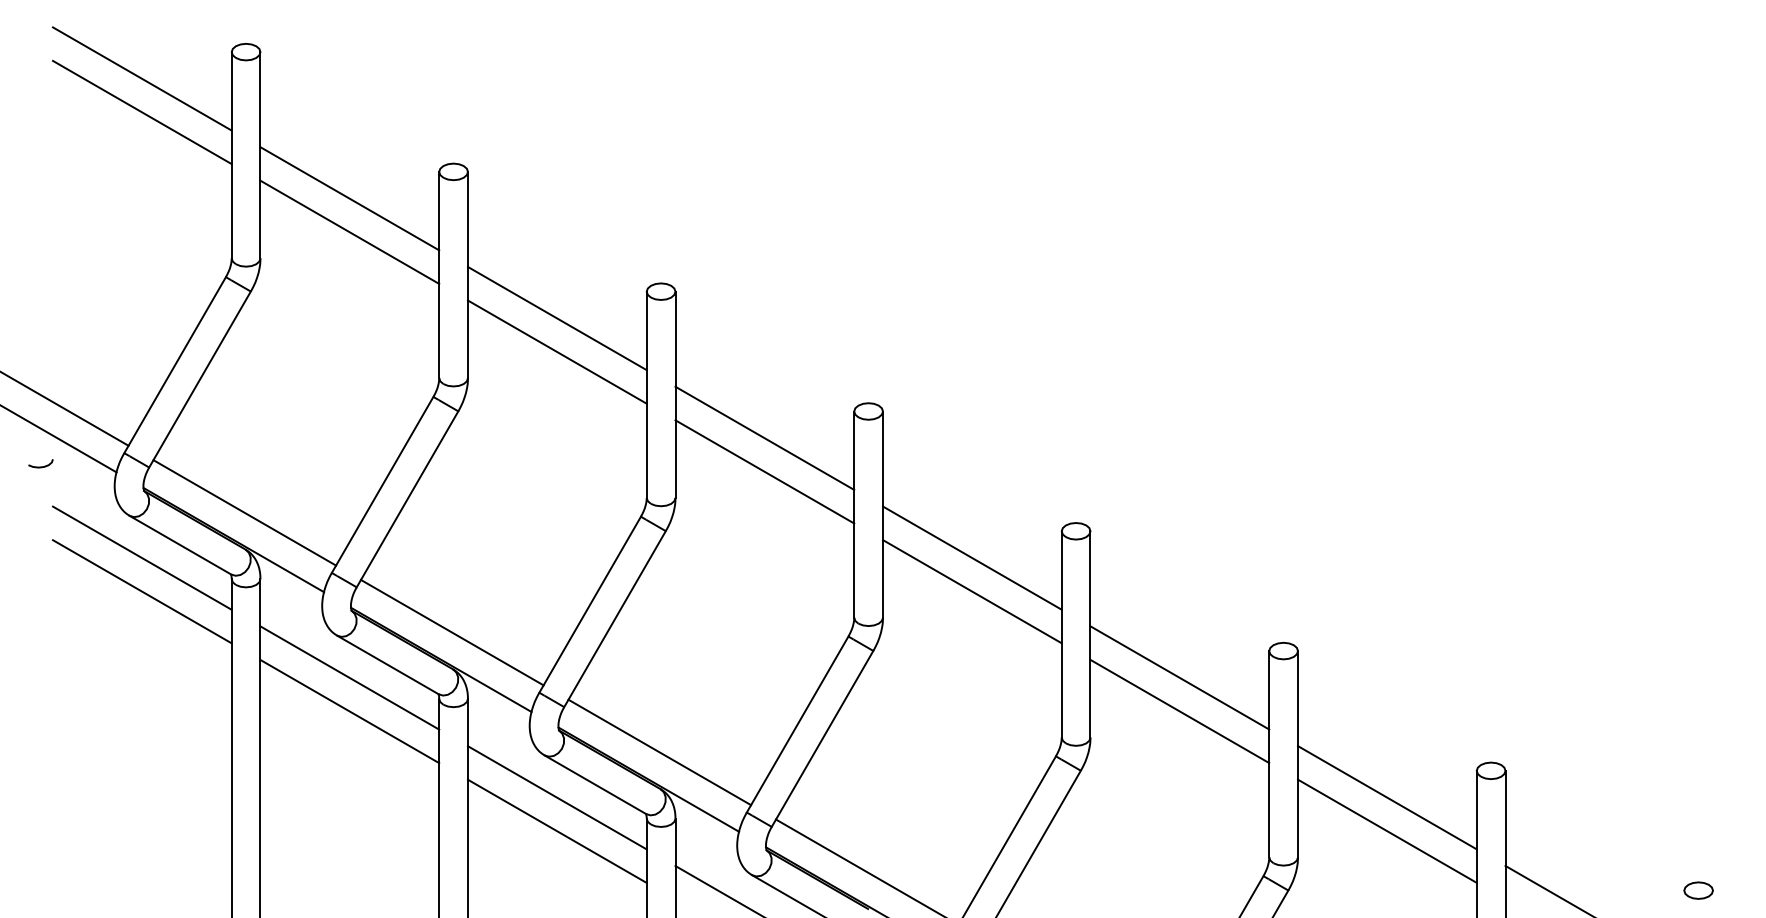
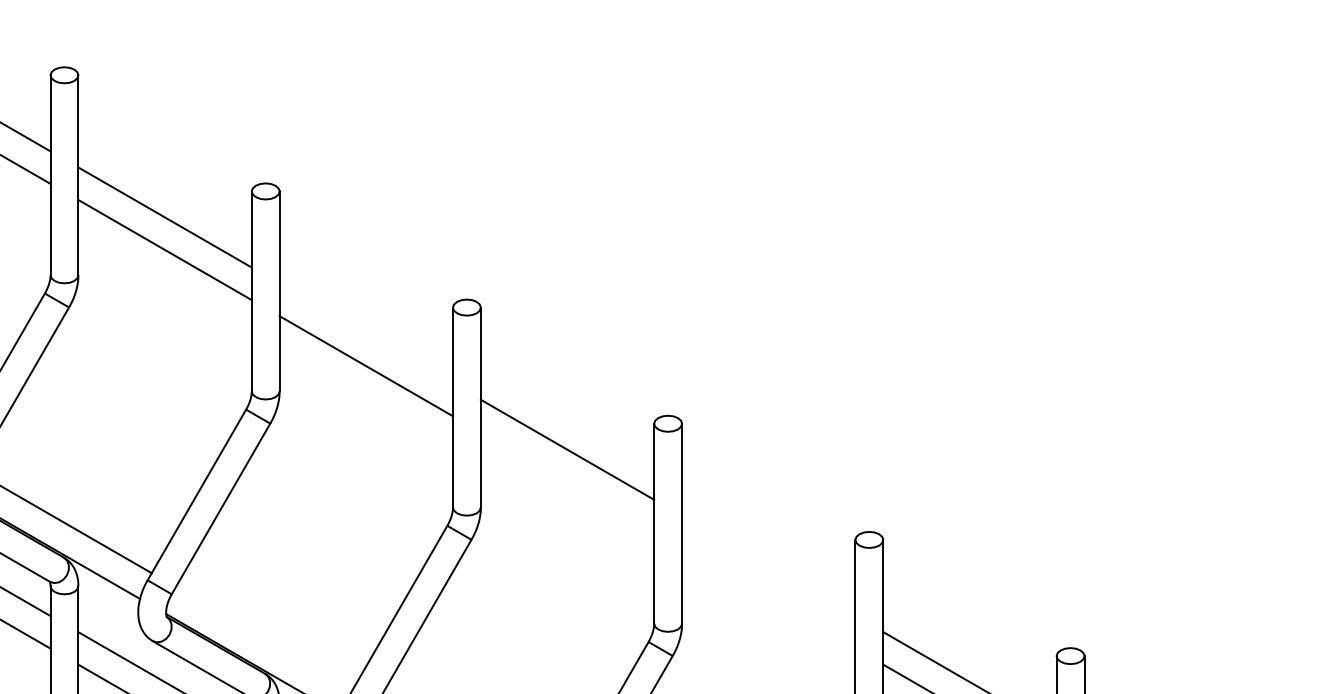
line: (556, 318) -> (365, 333), removed
line: (764, 471) -> (567, 481), removed
line: (972, 557) -> (768, 565), removed
line: (972, 591) -> (768, 598), removed
line: (452, 632) -> (264, 638), removed

